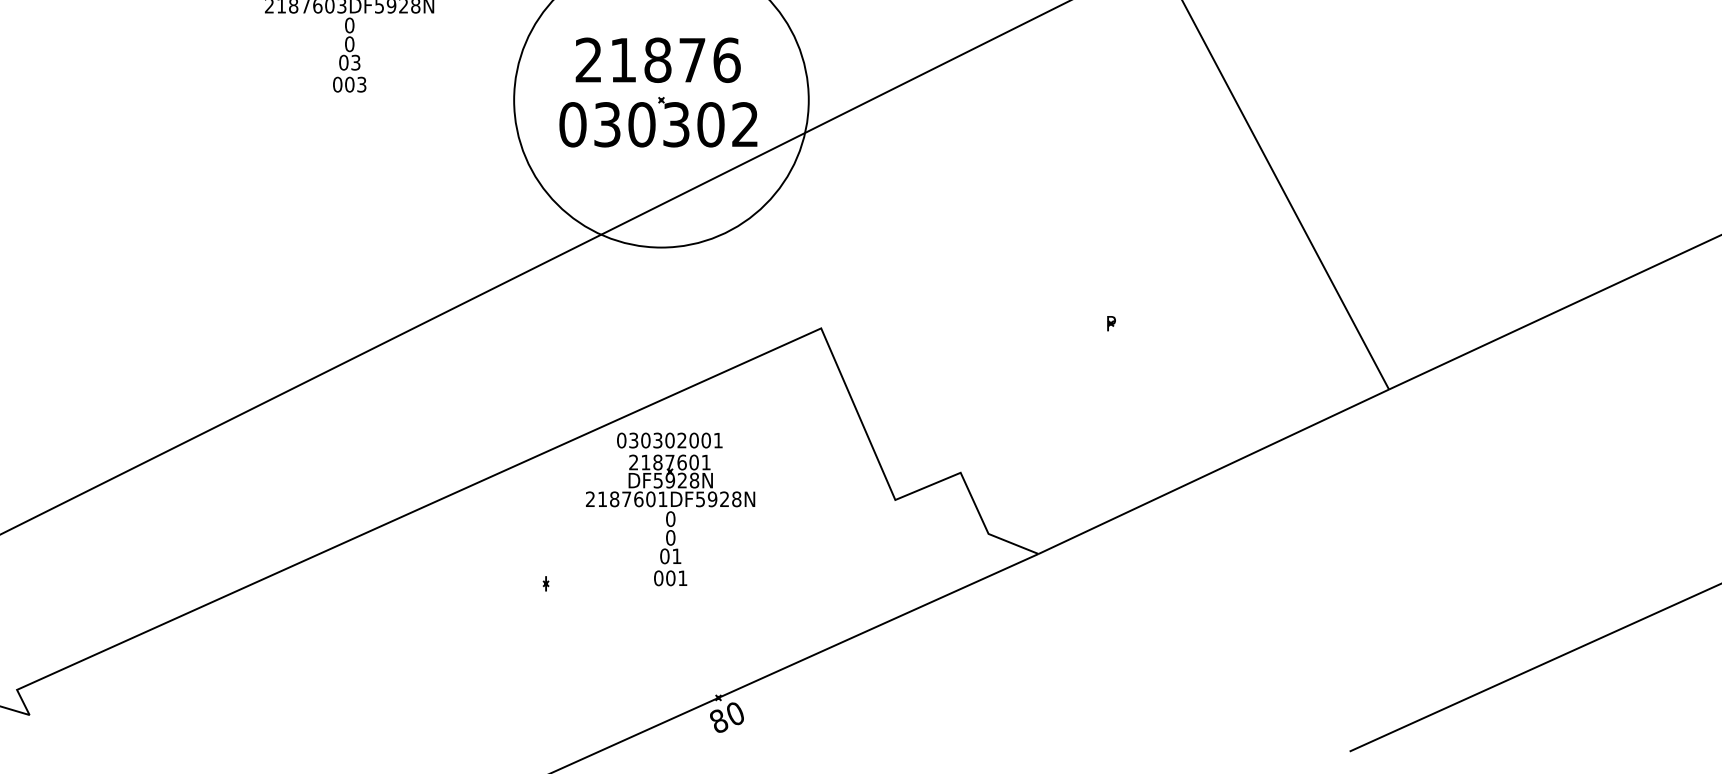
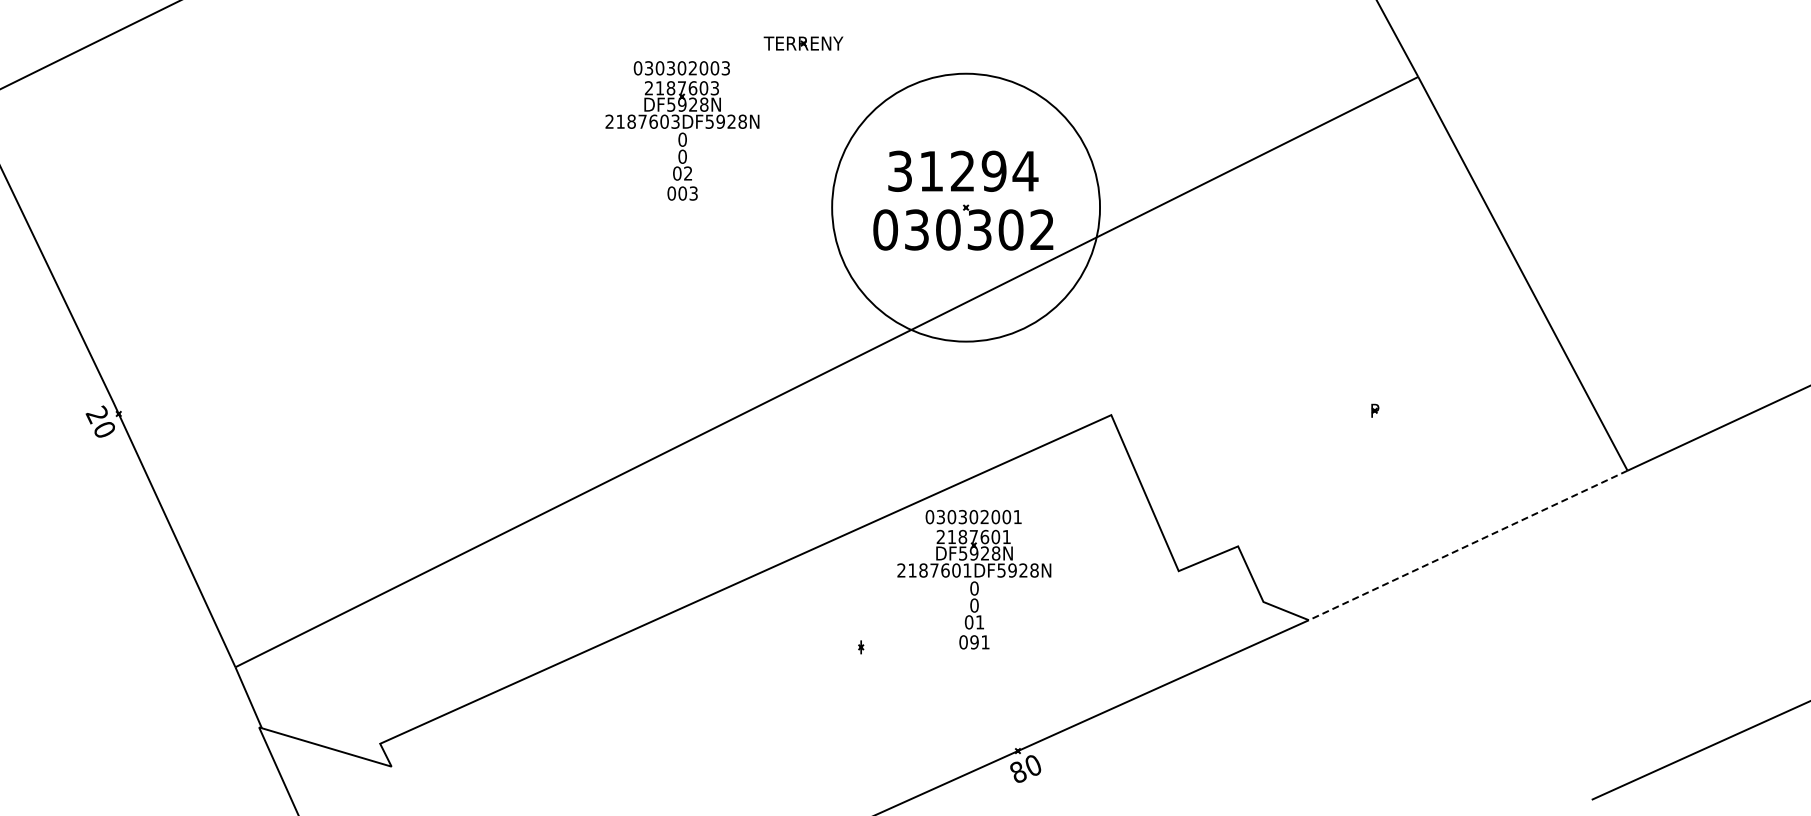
text: (658, 59) -> (963, 170), 21876 -> 31294
text: (356, 62) -> (688, 173), 03 -> 02
line: (1214, 471) -> (1468, 545), solid -> dashed
text: (670, 578) -> (974, 642), 001 -> 091

